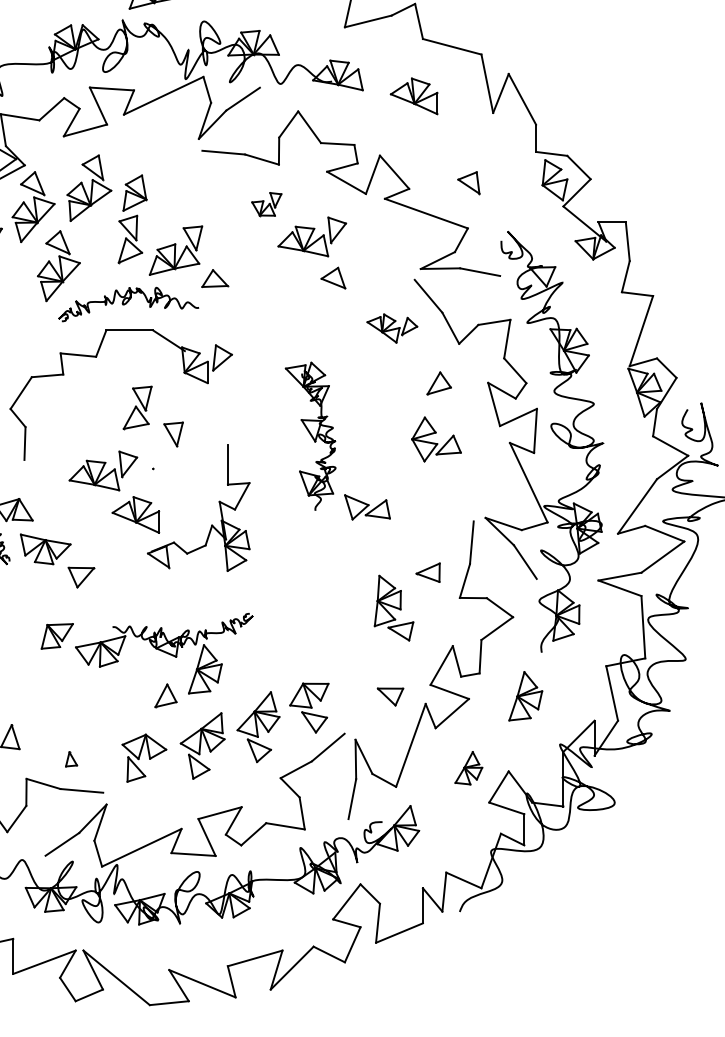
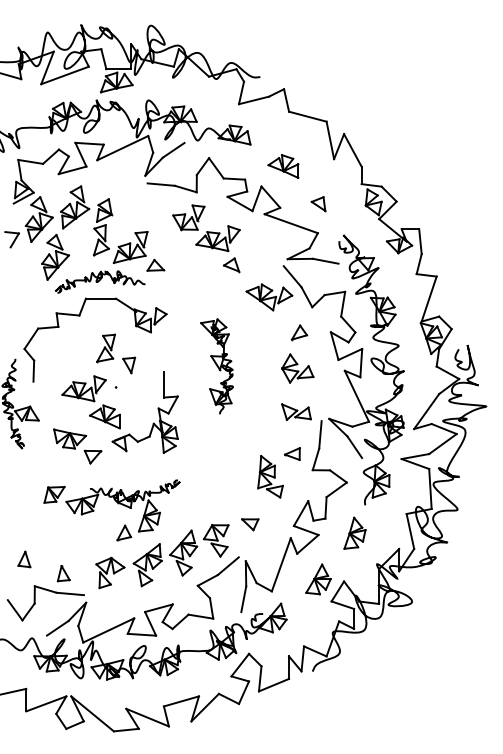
part: (414, 96) -> (283, 166), moved
part: (266, 203) -> (188, 217), size x1.67
part: (392, 328) -> (269, 297), size x1.43
part: (367, 506) -> (296, 411), moved
part: (57, 560) -> (77, 446), moved
part: (390, 696) -> (250, 524), moved
part: (71, 758) -> (63, 573), size x1.67
part: (468, 768) -> (318, 579), size x1.43

